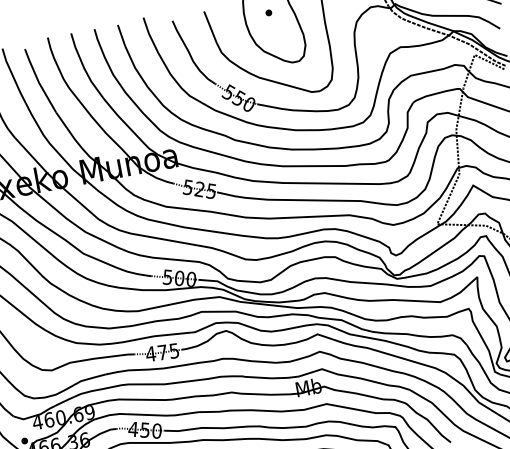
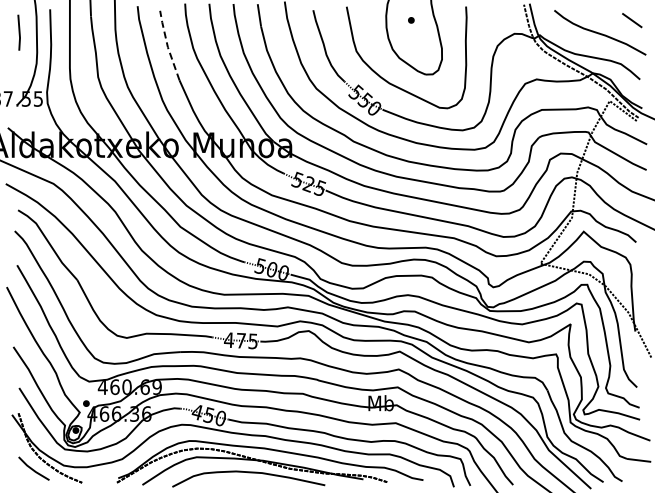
line: (38, 81) -> (167, 45), solid -> dashed

